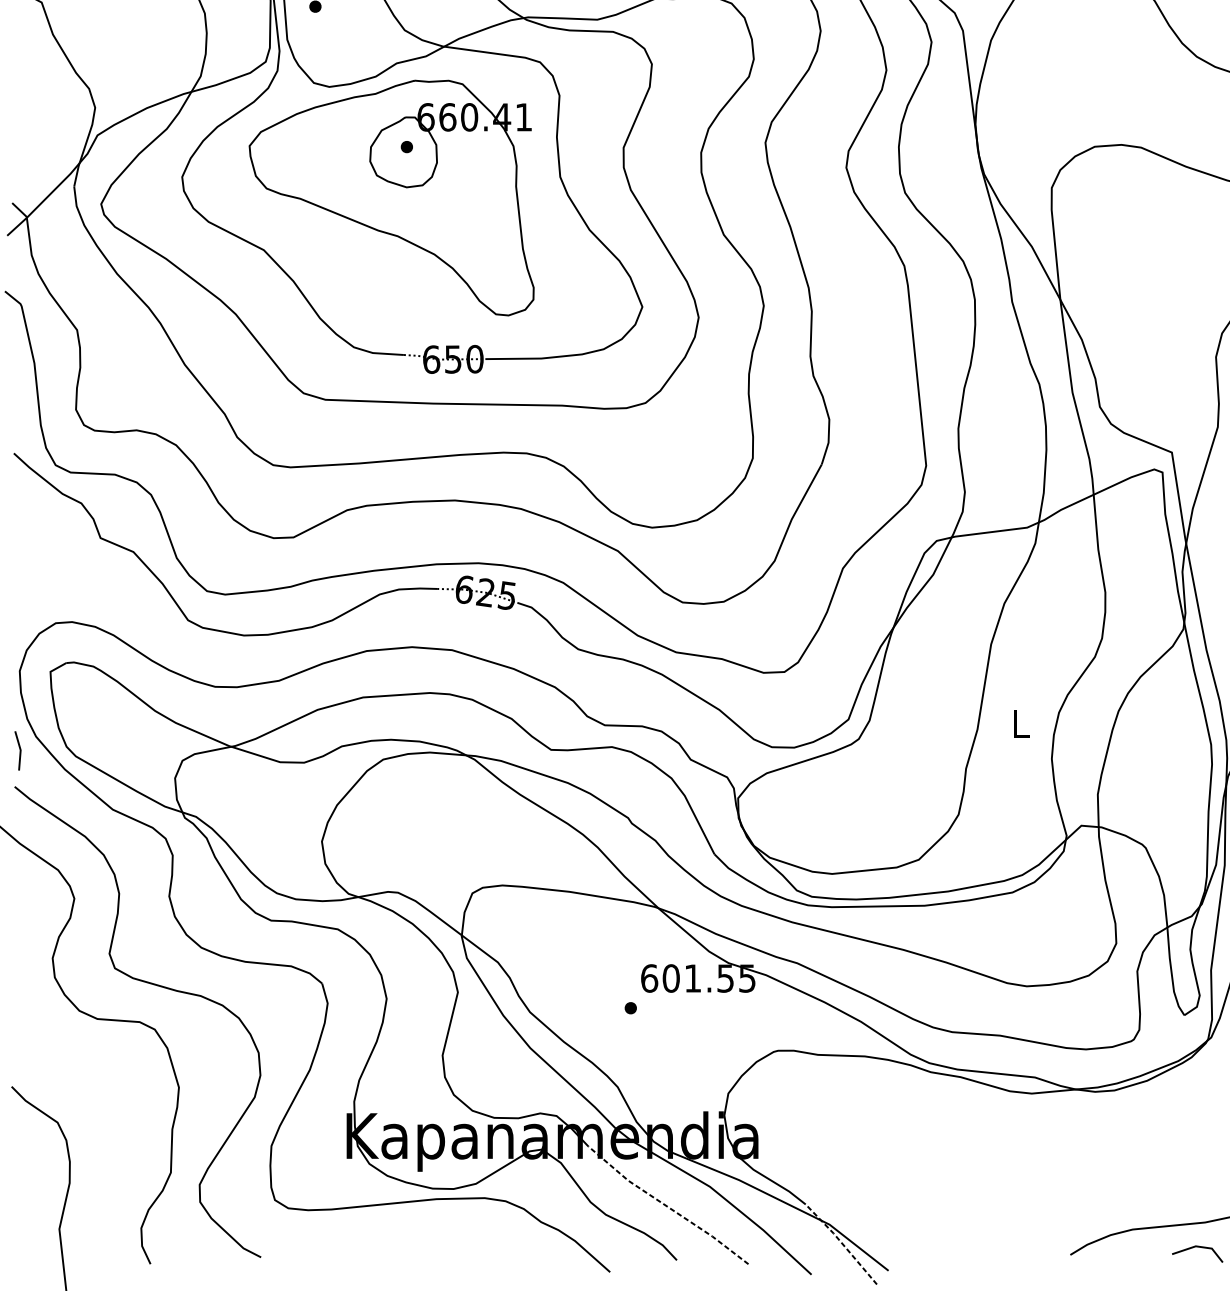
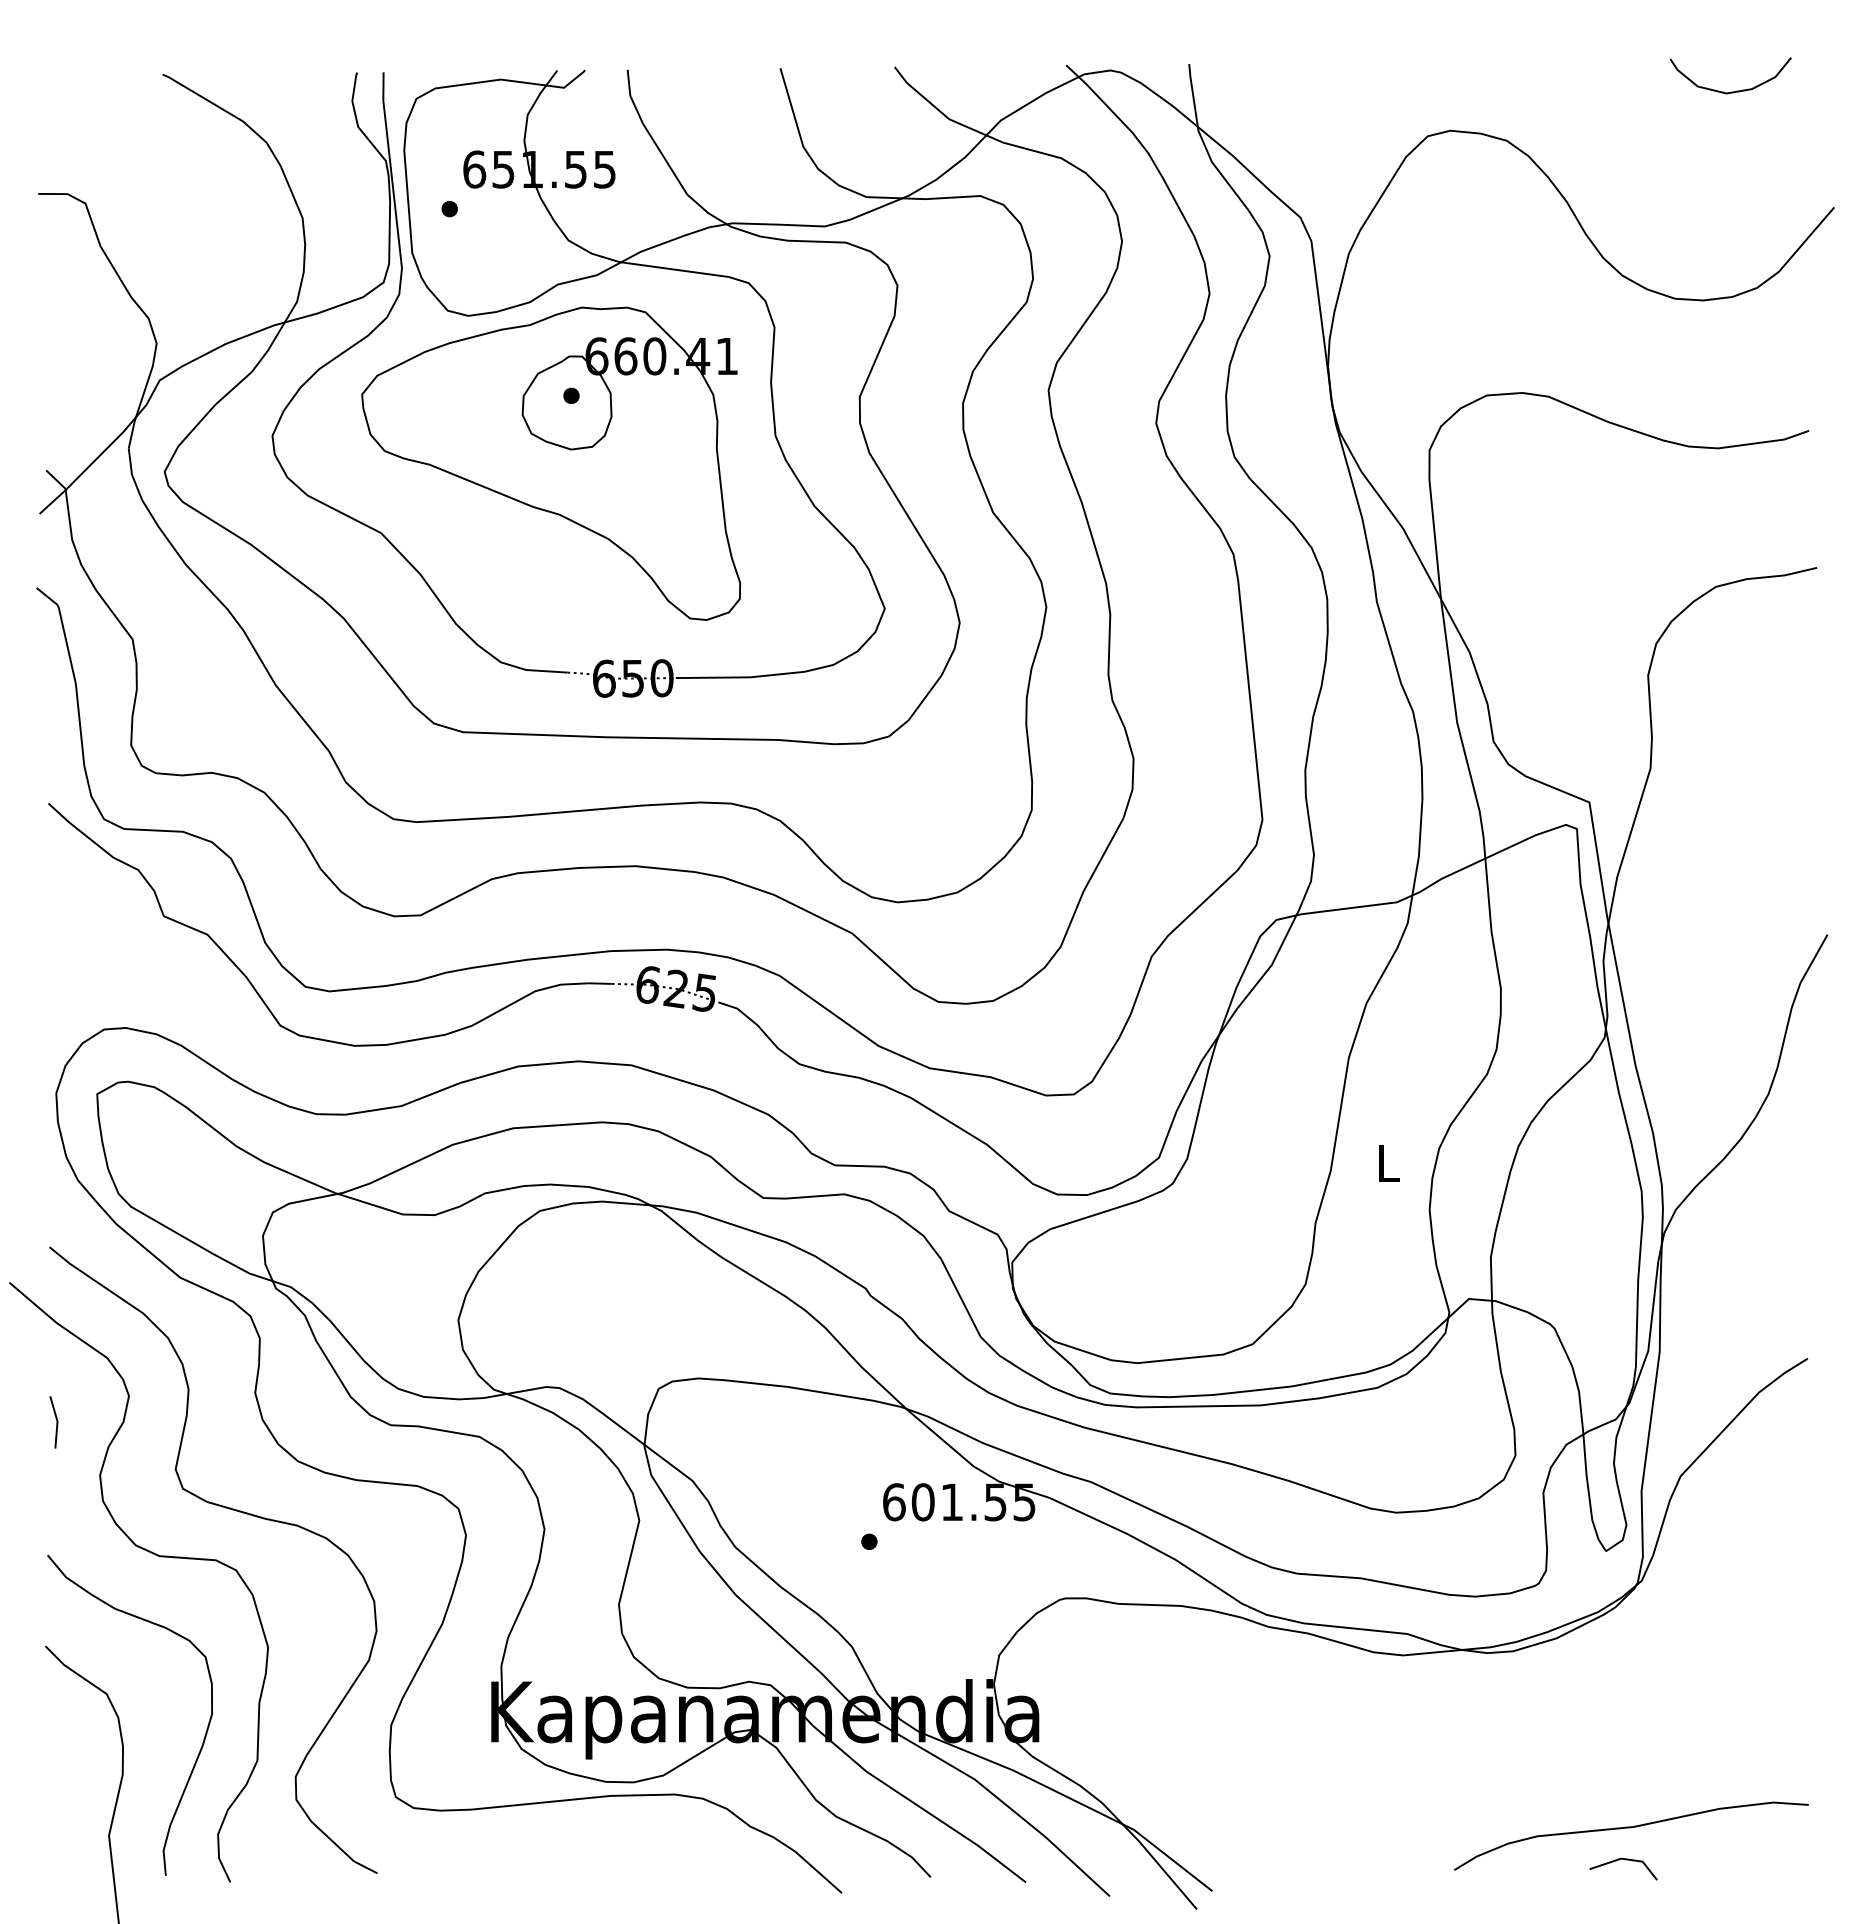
line: (19, 750) -> (56, 1422), moved
part: (131, 1153) -> (204, 1735), added
line: (666, 1206) -> (917, 1805), dashed -> solid
line: (842, 1243) -> (1150, 1854), dashed -> solid

